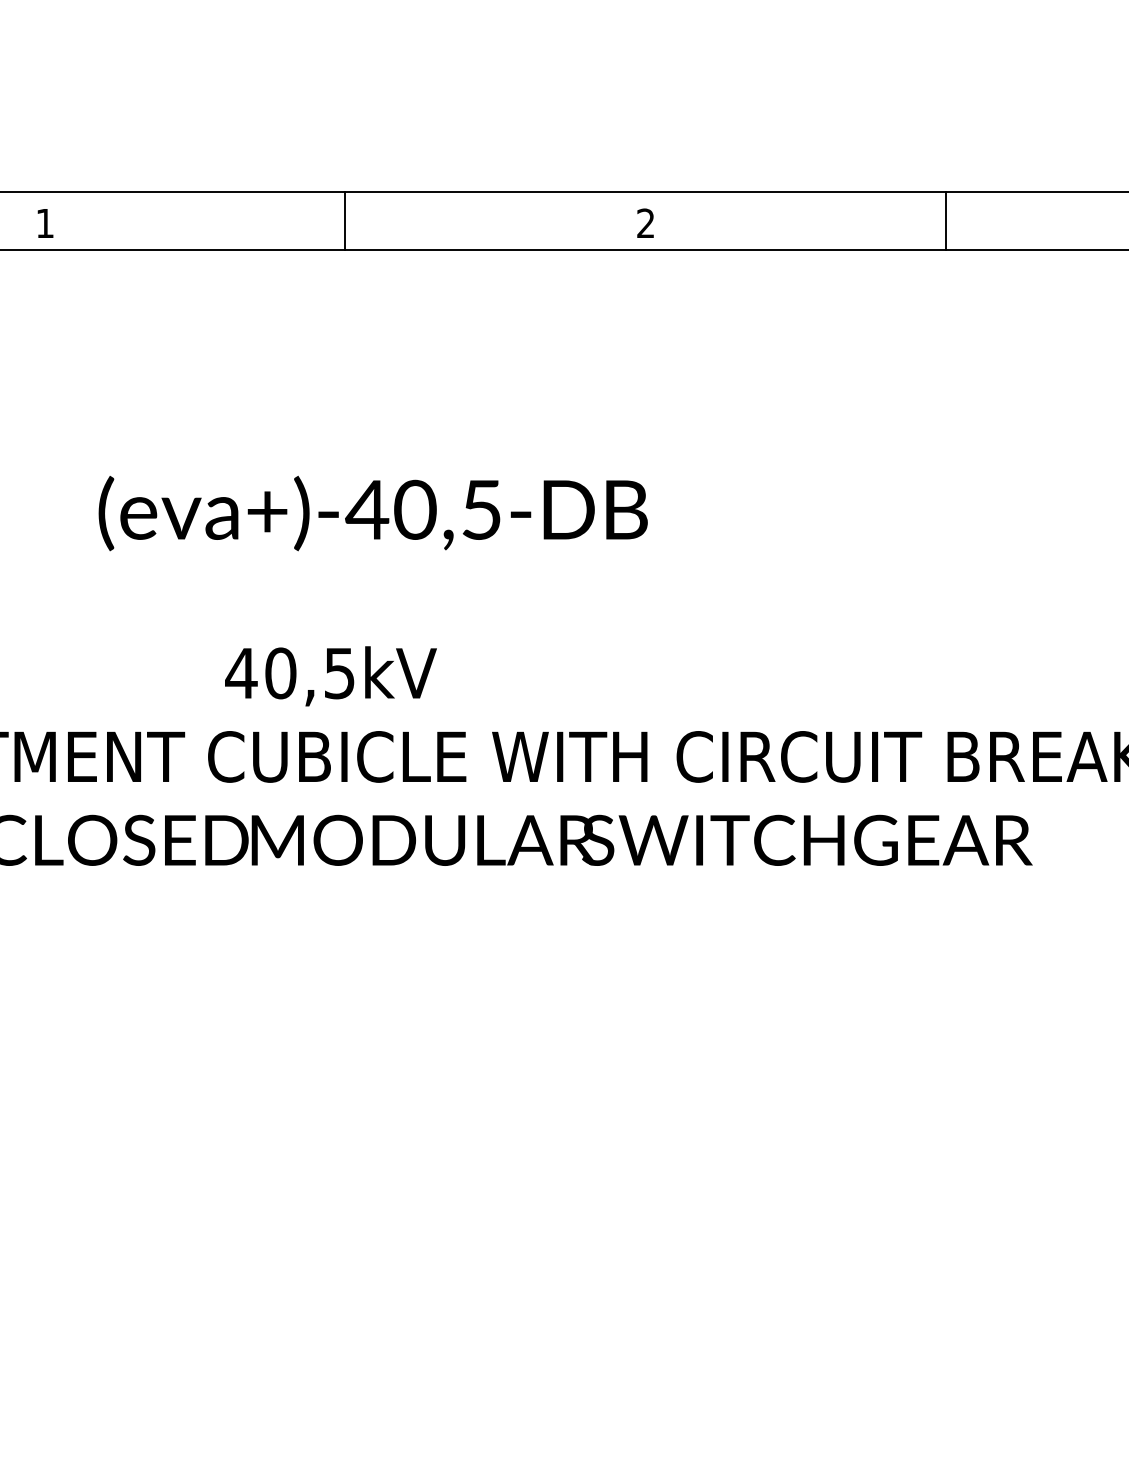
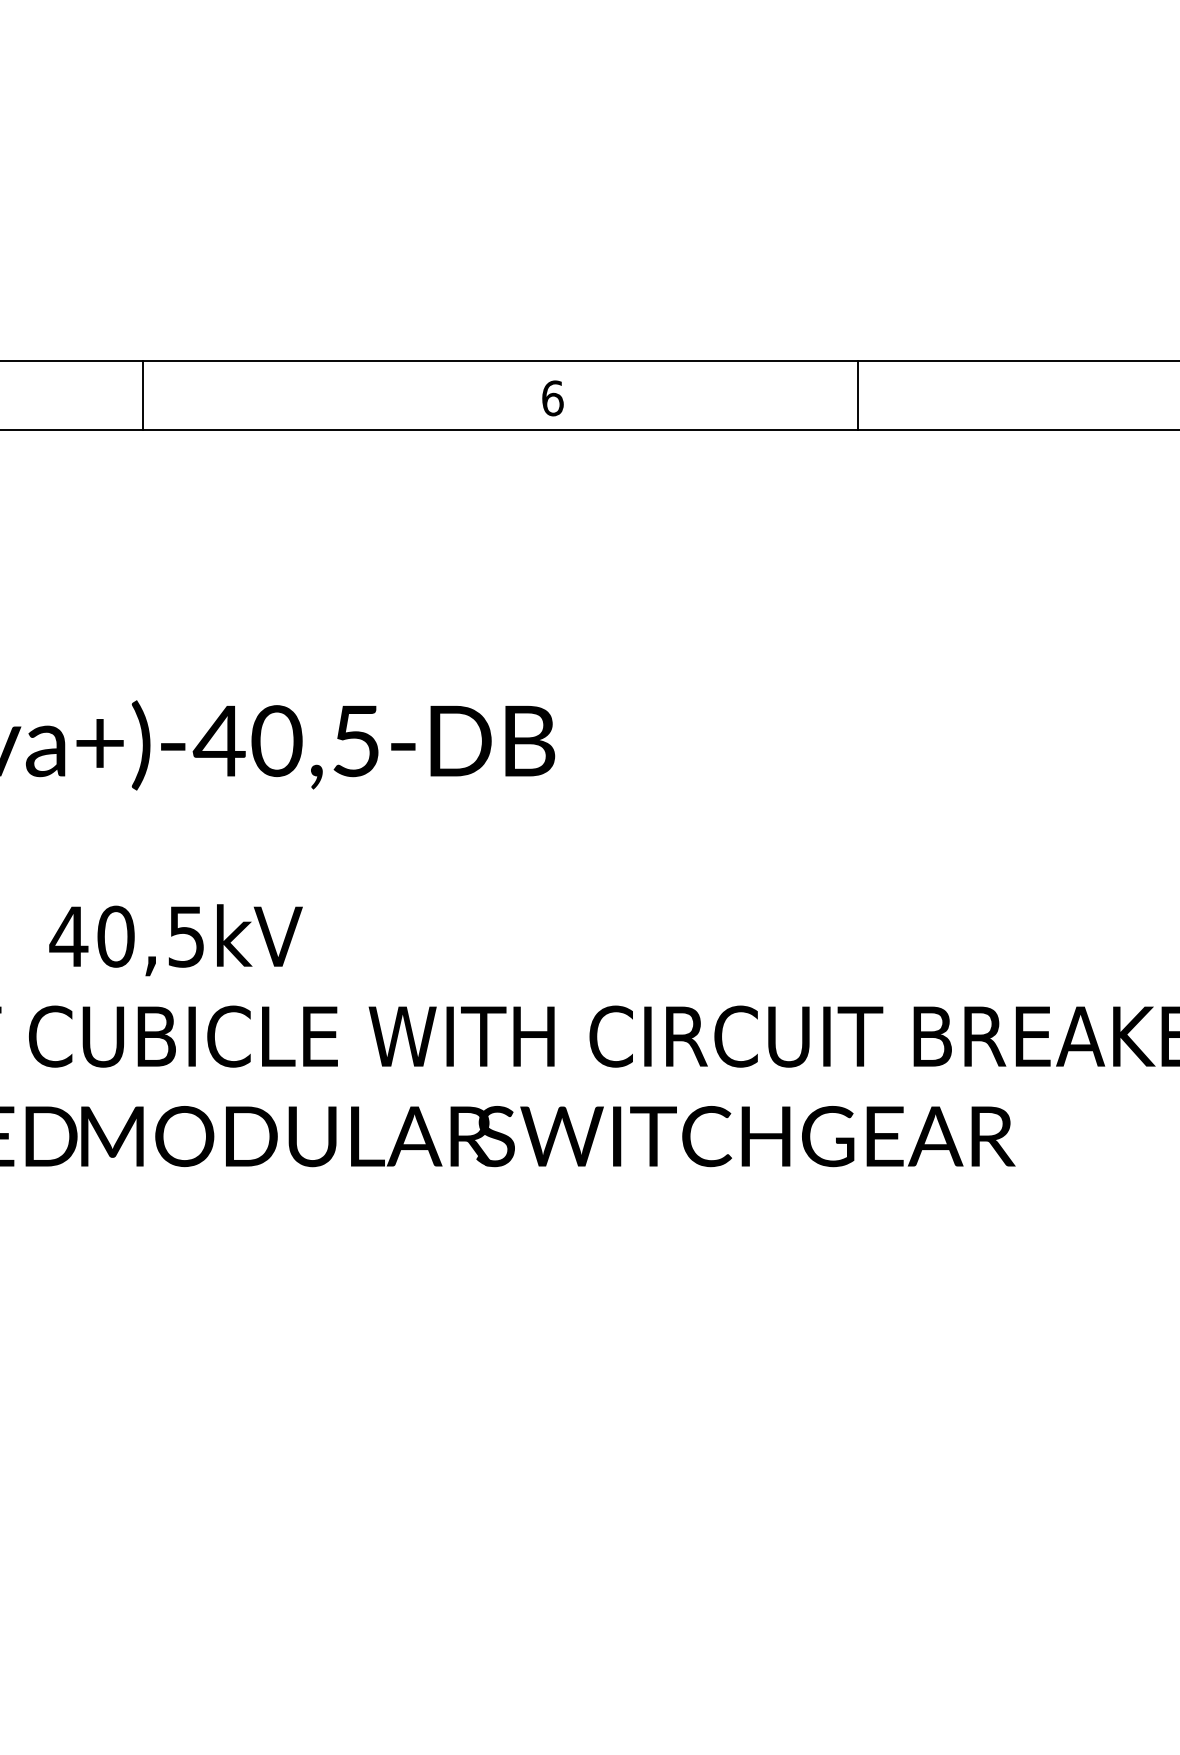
line: (344, 220) -> (143, 394), moved
line: (946, 220) -> (858, 394), moved
text: (646, 223) -> (553, 398), 2 -> 6

